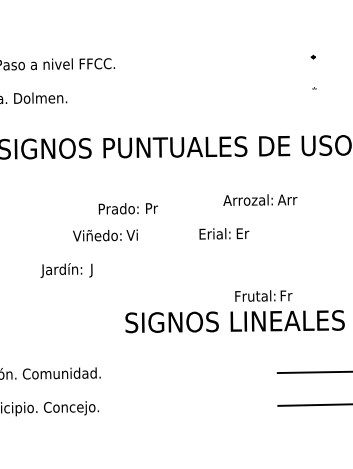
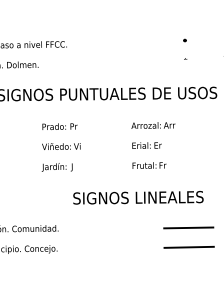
text: (127, 208) -> (59, 126), moved
text: (223, 233) -> (146, 145), moved
text: (65, 270) -> (56, 167), moved
text: (263, 295) -> (149, 165), moved

